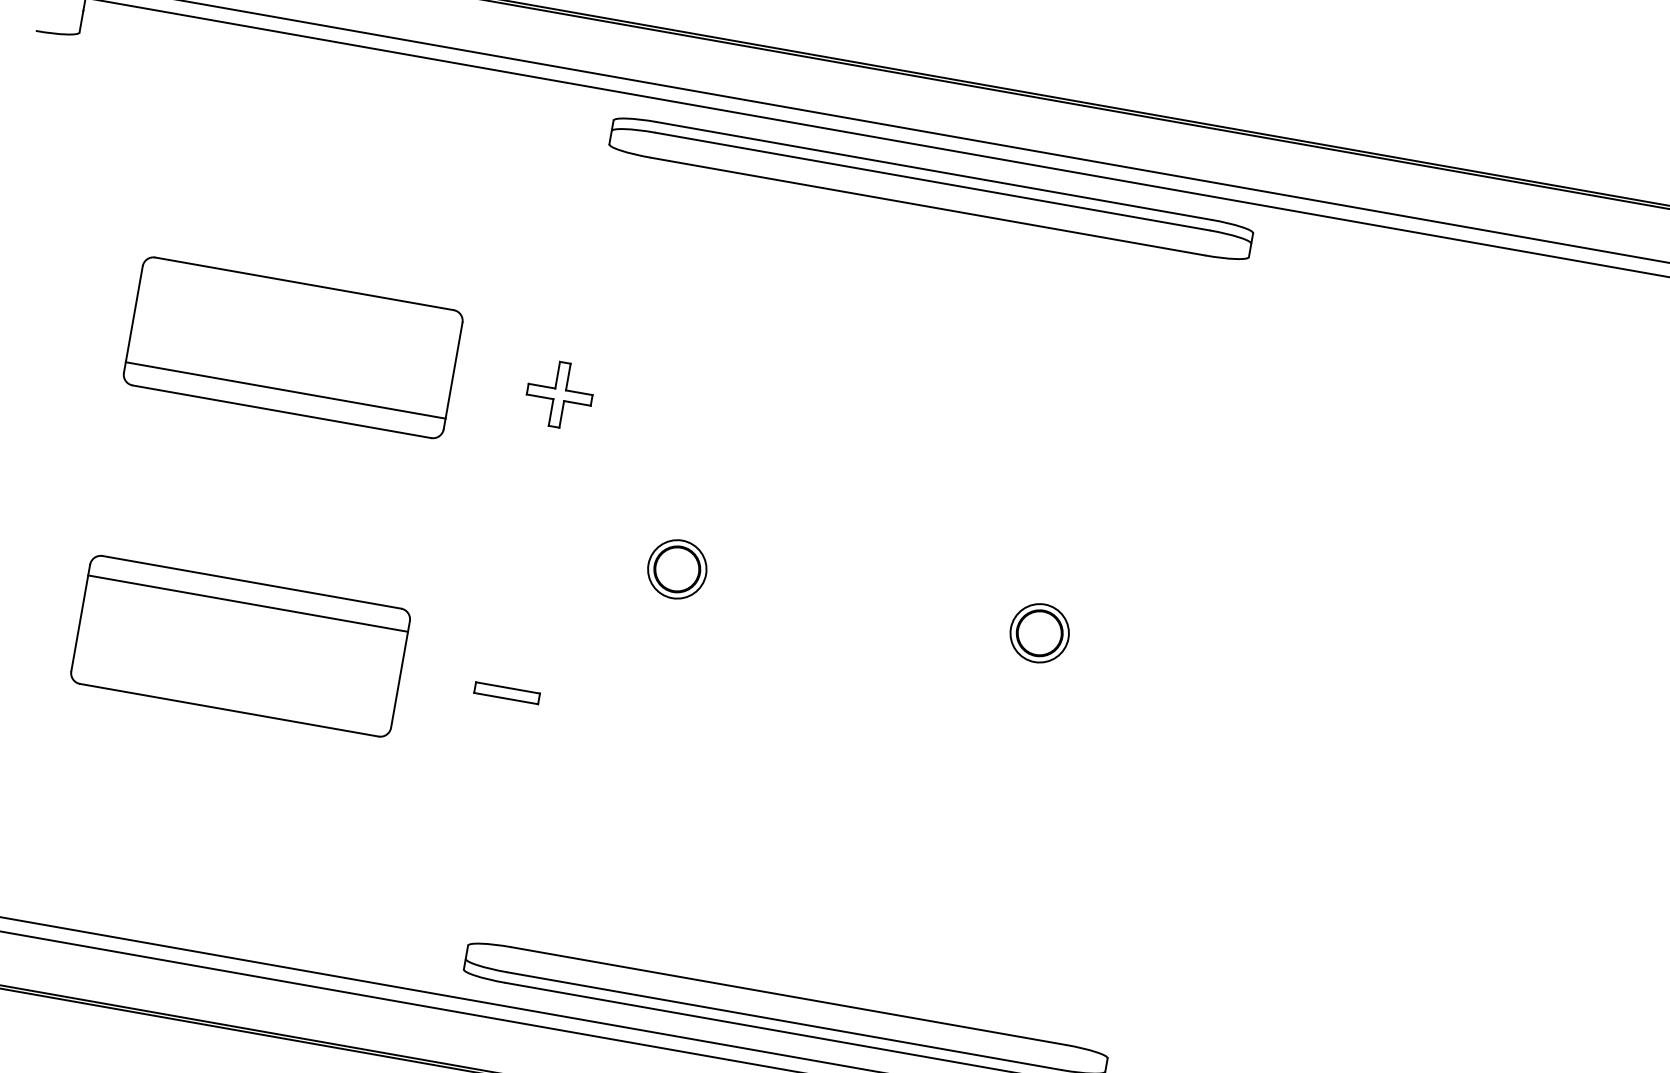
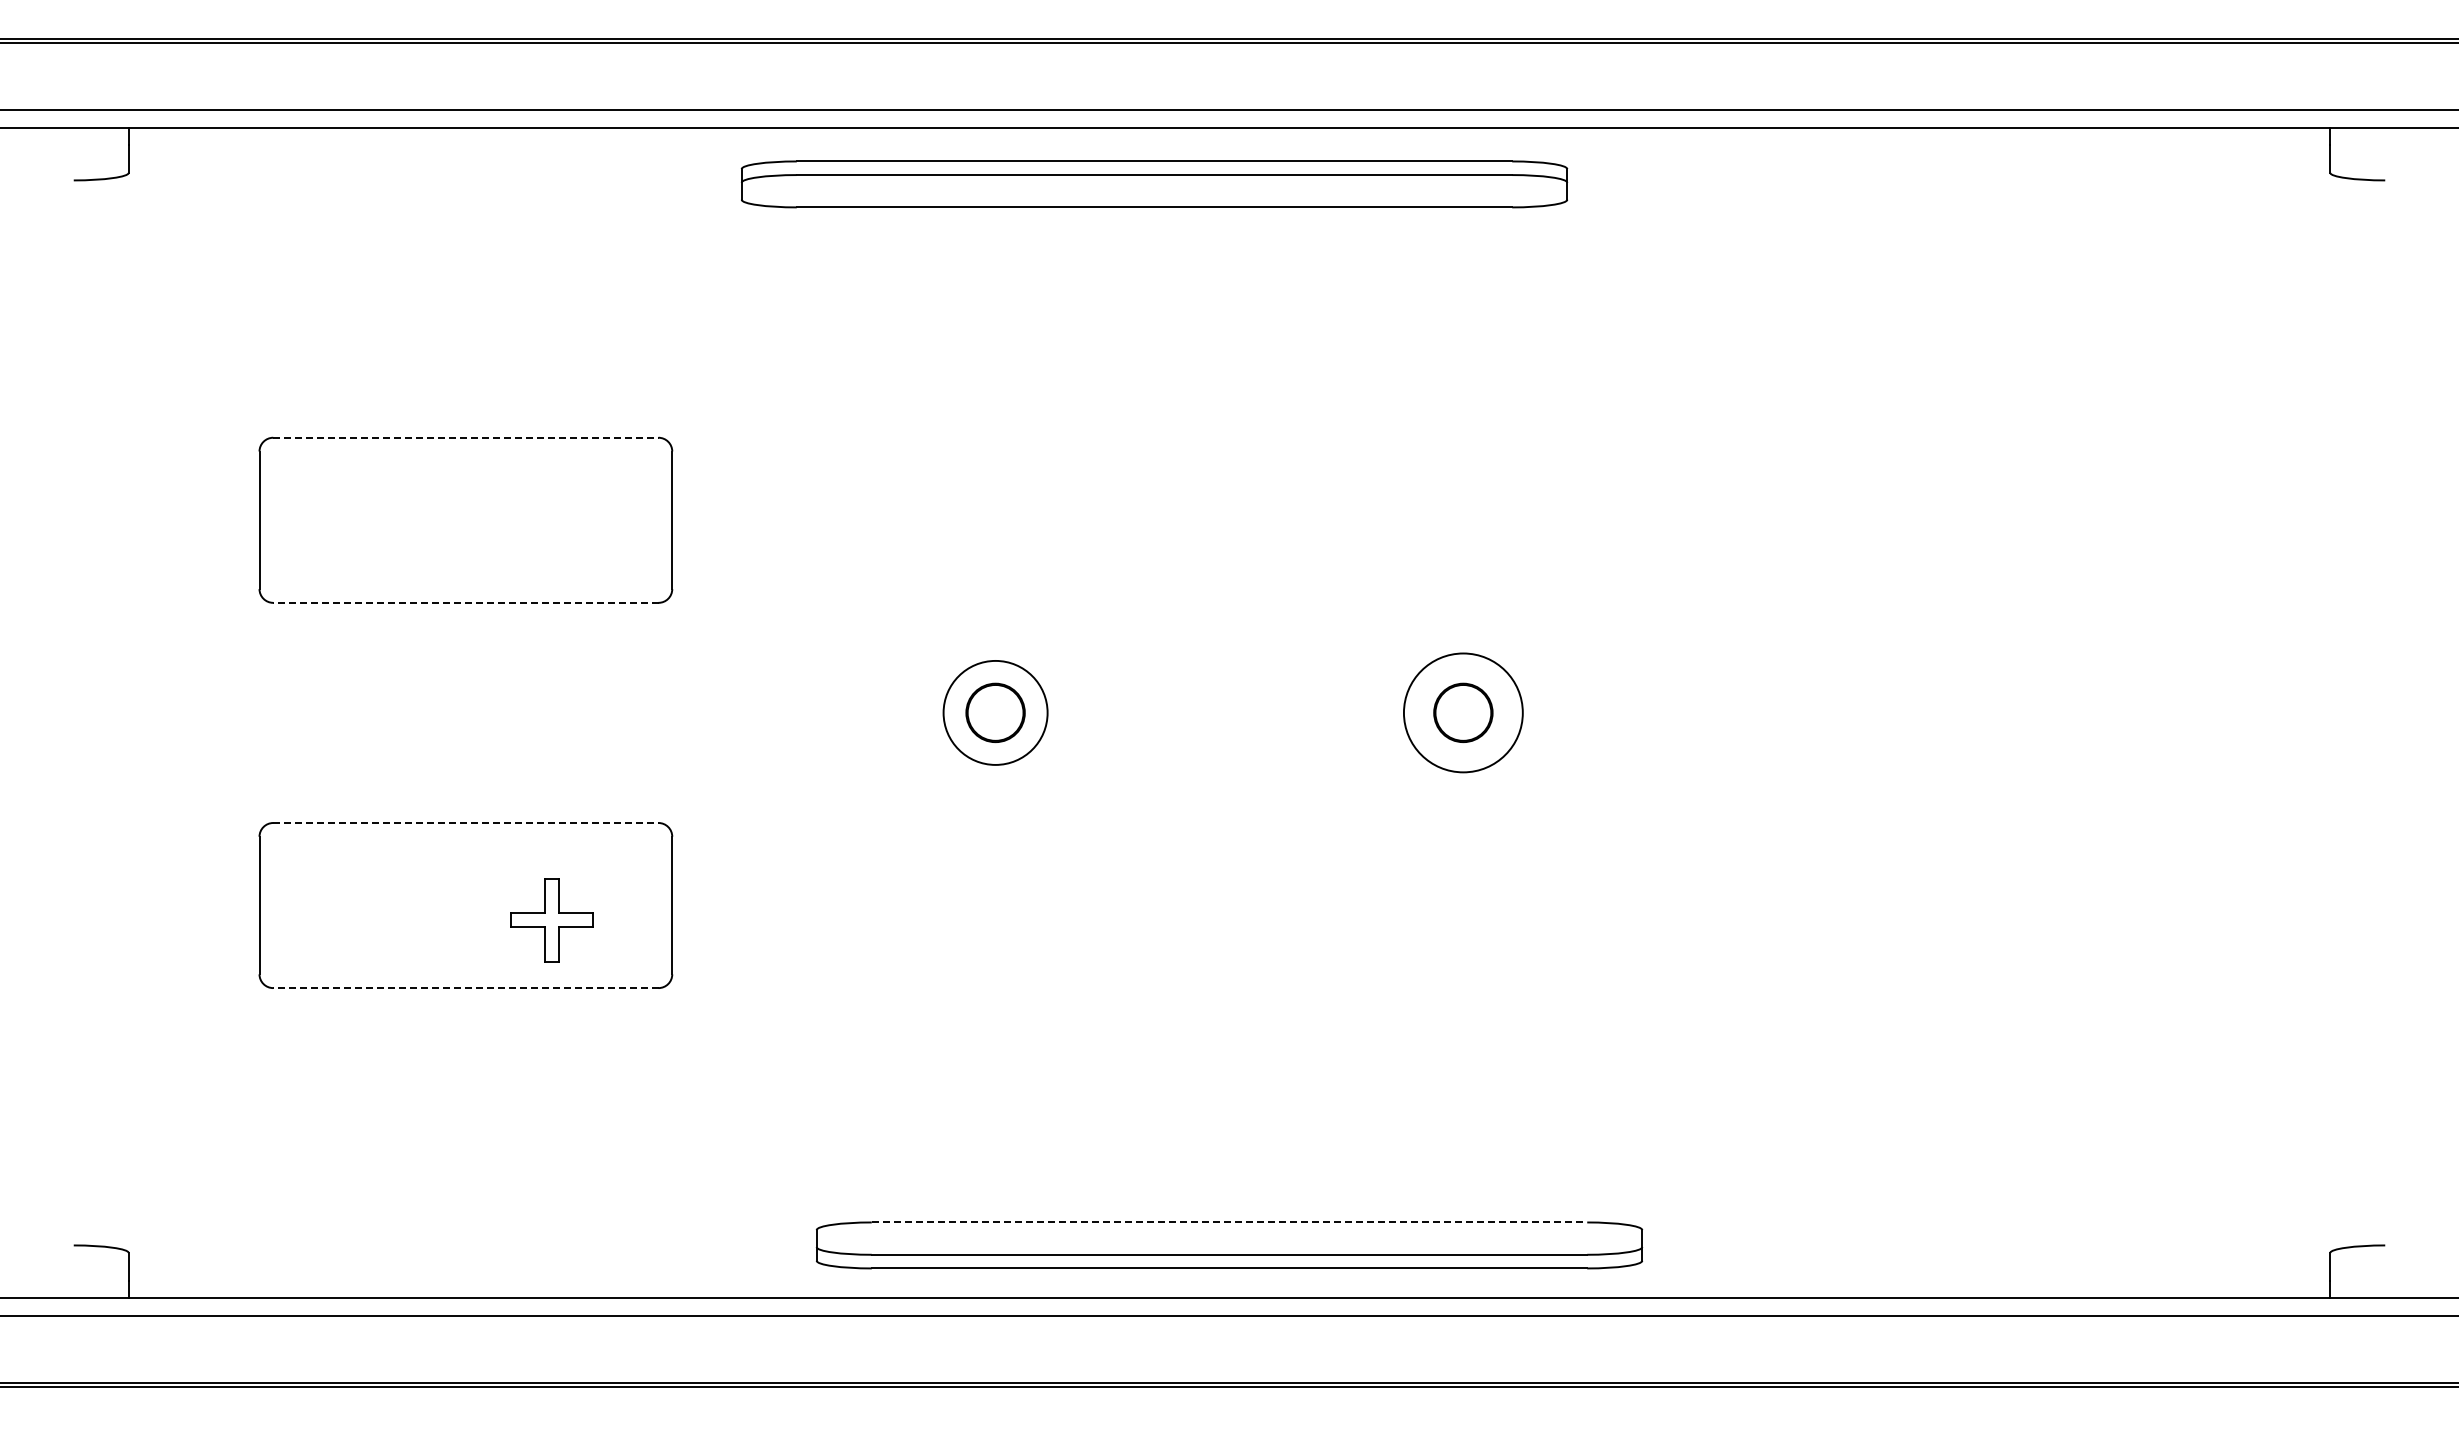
part: (931, 188) -> (1154, 184), moved
line: (304, 283) -> (465, 437), solid -> dashed
line: (285, 390) -> (465, 575), removed
part: (559, 394) -> (551, 920), moved
line: (281, 411) -> (465, 602), solid -> dashed
circle: (677, 569) -> (995, 712), size x1.4
line: (251, 582) -> (465, 823), solid -> dashed
line: (247, 603) -> (465, 850), removed
circle: (1039, 632) -> (1463, 712), size x1.6
part: (506, 693) -> (809, 905), removed
line: (228, 710) -> (465, 988), solid -> dashed
line: (788, 996) -> (1229, 1222), solid -> dashed

